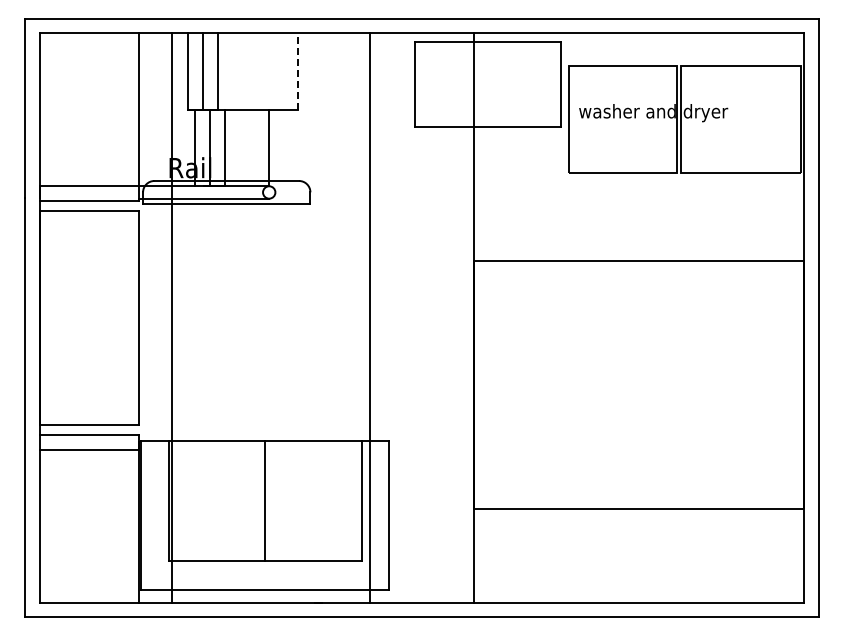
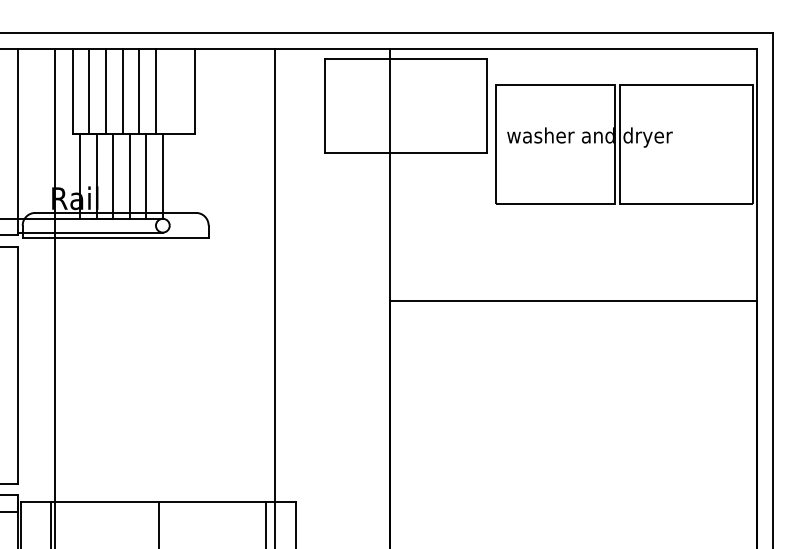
line: (232, 71) -> (122, 91), added
line: (247, 71) -> (138, 91), added
line: (262, 71) -> (155, 91), added
line: (297, 71) -> (194, 91), dashed -> solid
line: (239, 147) -> (129, 175), added
line: (254, 147) -> (146, 175), added

